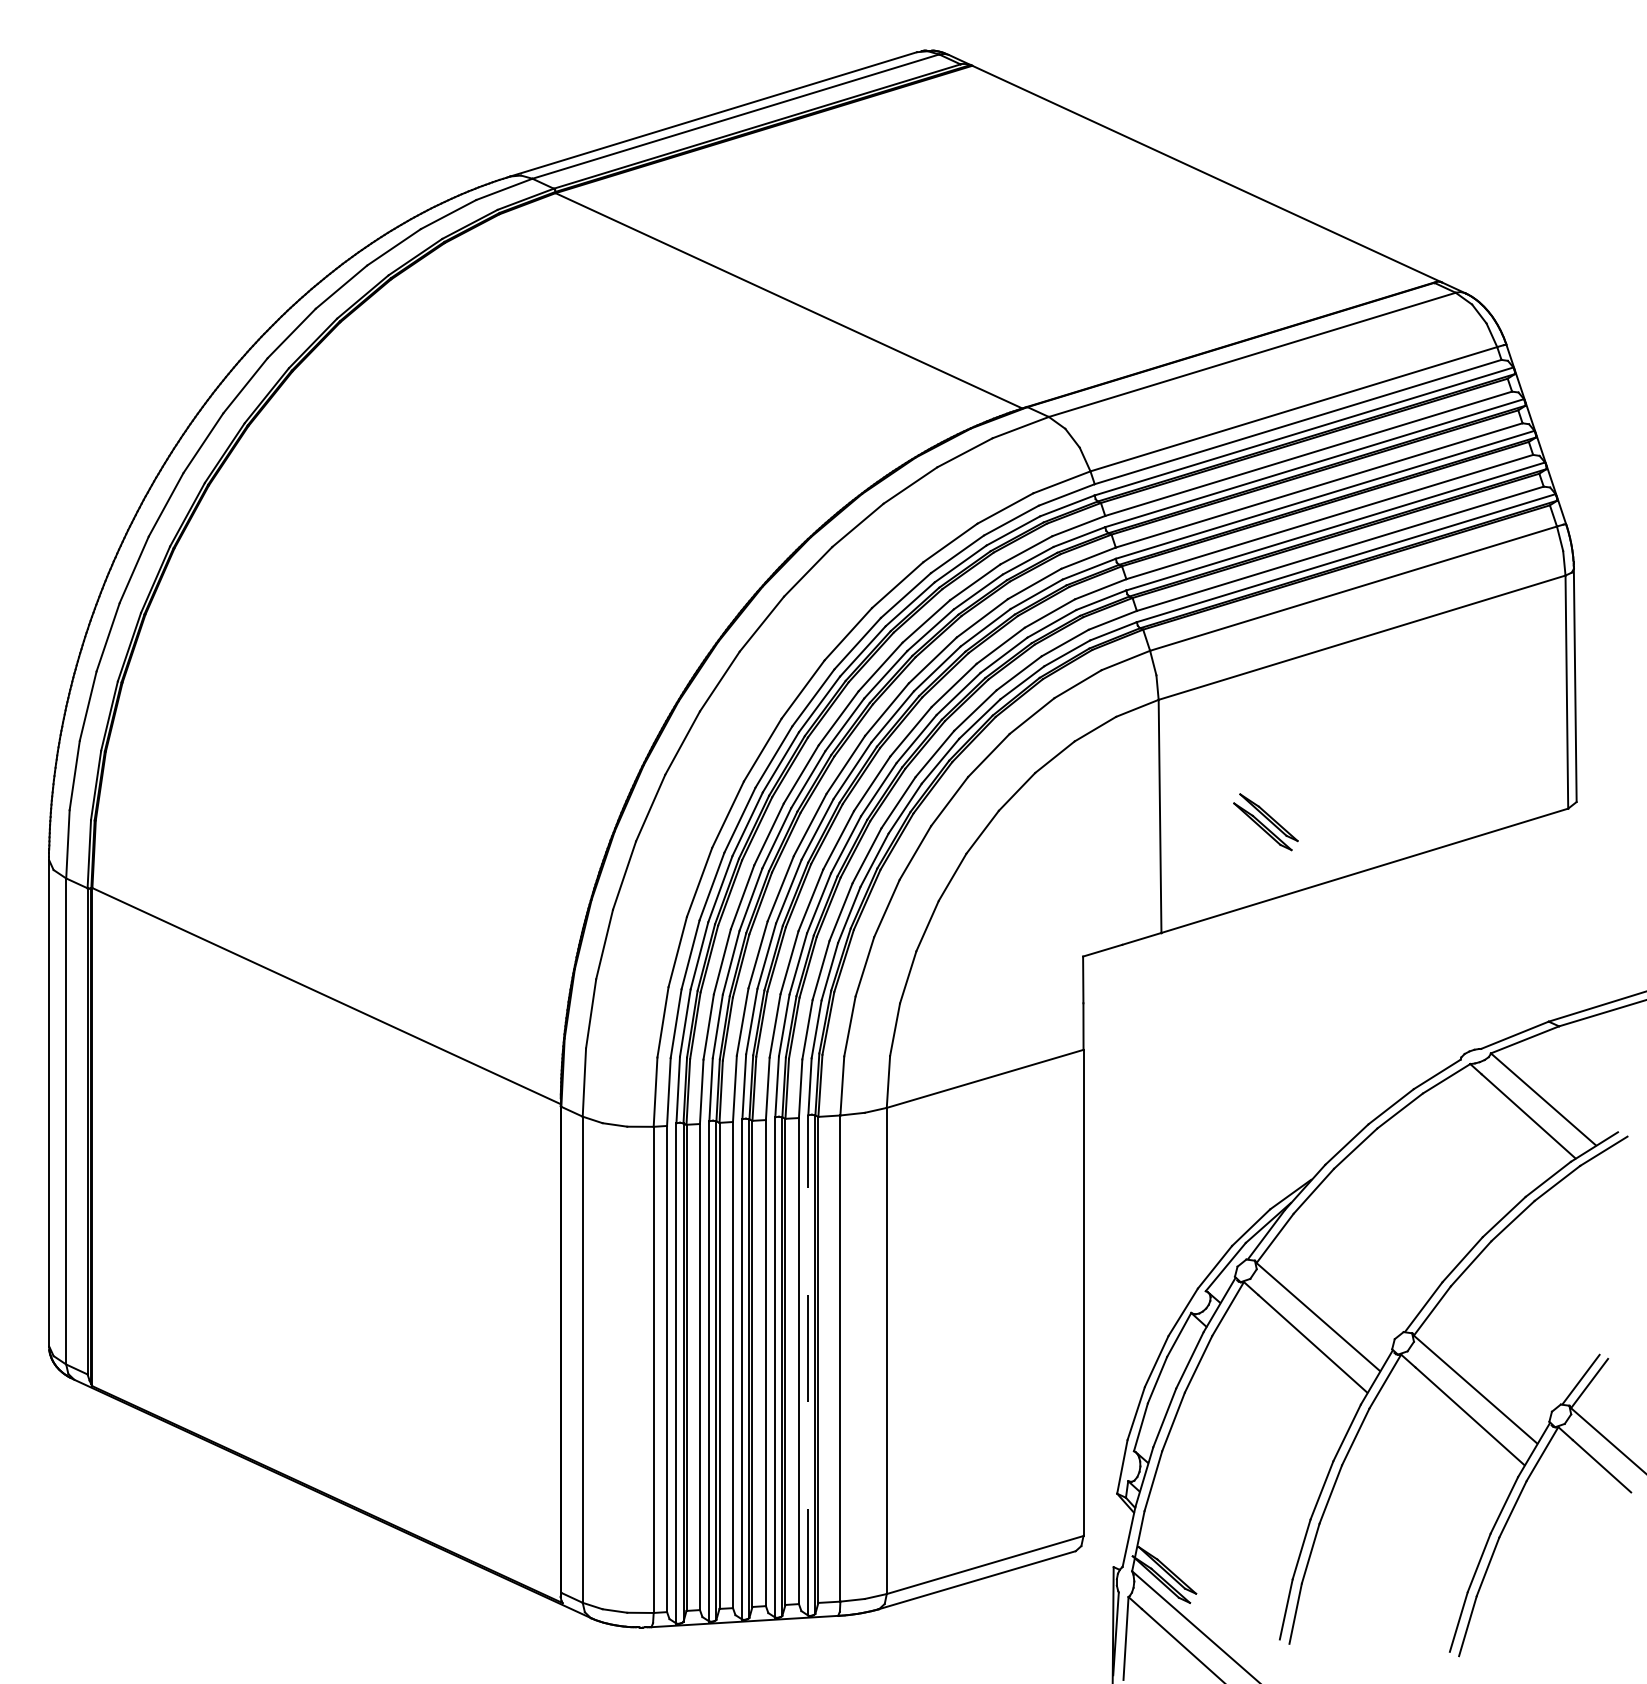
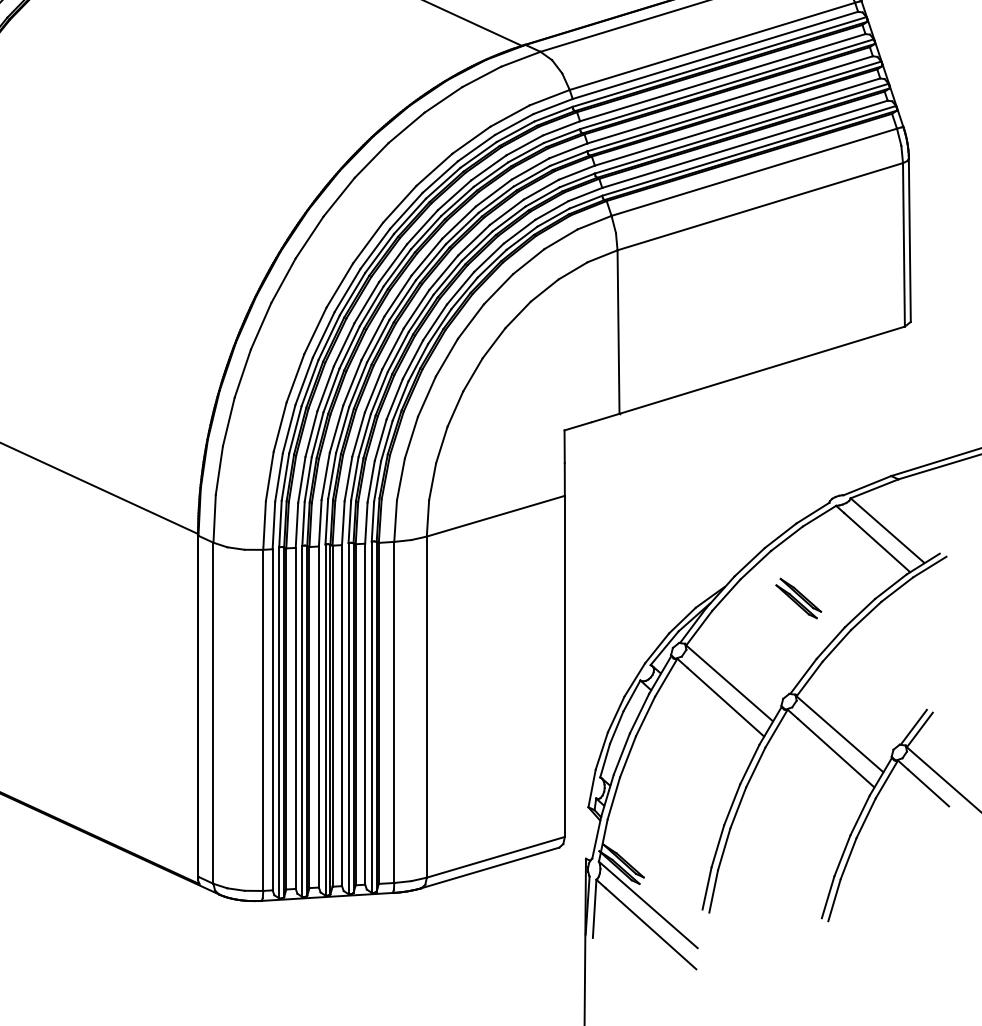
part: (1265, 822) -> (798, 598), moved
line: (808, 1364) -> (371, 716), dashed -> solid

